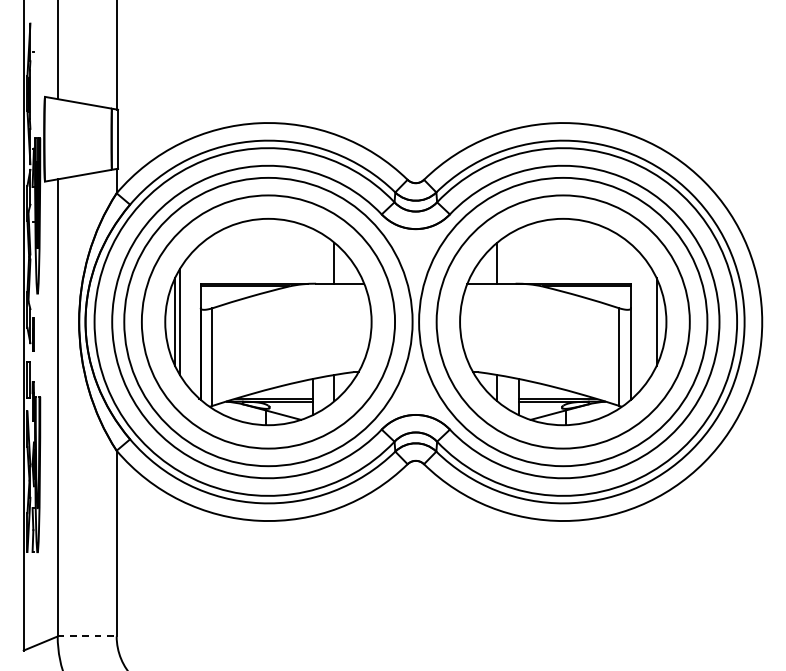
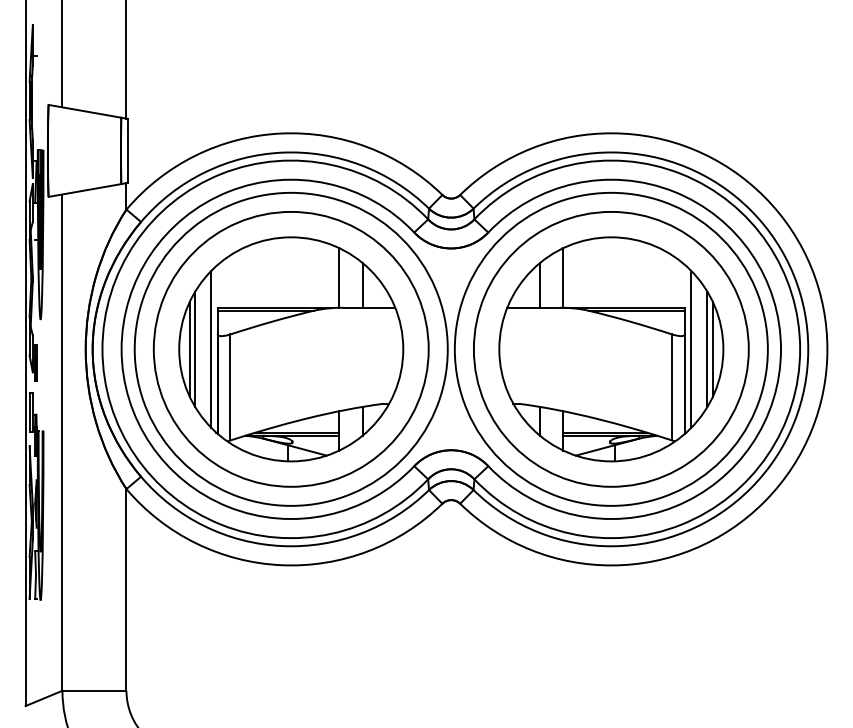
line: (312, 255) -> (339, 277), added
line: (519, 255) -> (563, 277), added
line: (194, 321) -> (211, 348), added
line: (637, 321) -> (691, 348), added
line: (651, 322) -> (707, 349), added
line: (87, 636) -> (94, 690), dashed -> solid

